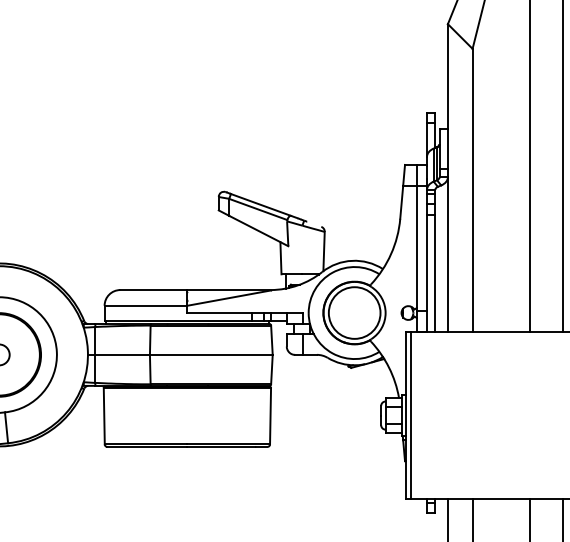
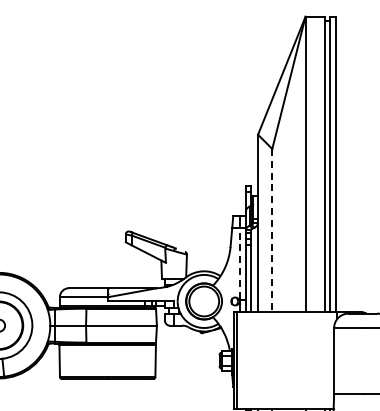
line: (472, 190) -> (272, 230), solid -> dashed
line: (415, 245) -> (239, 262), solid -> dashed

